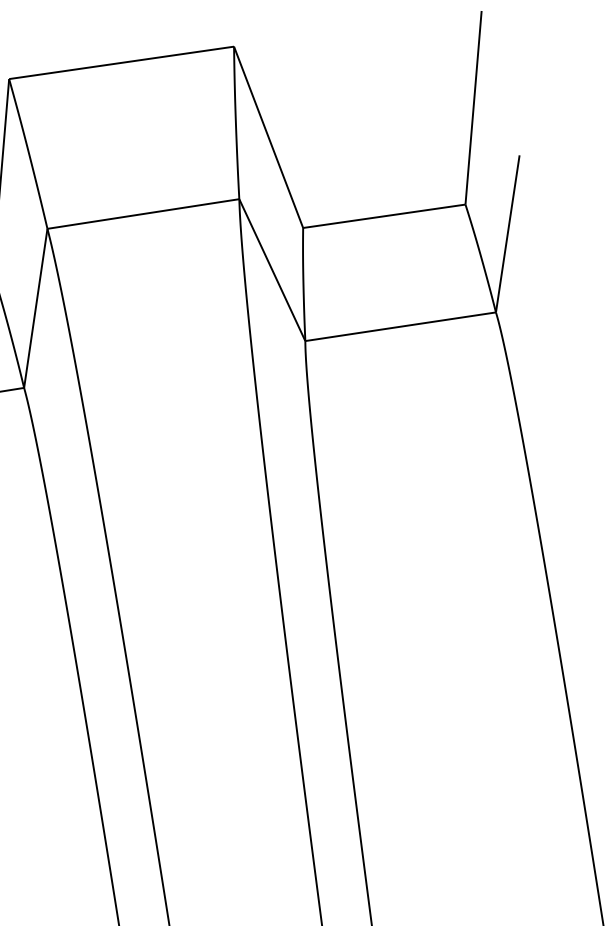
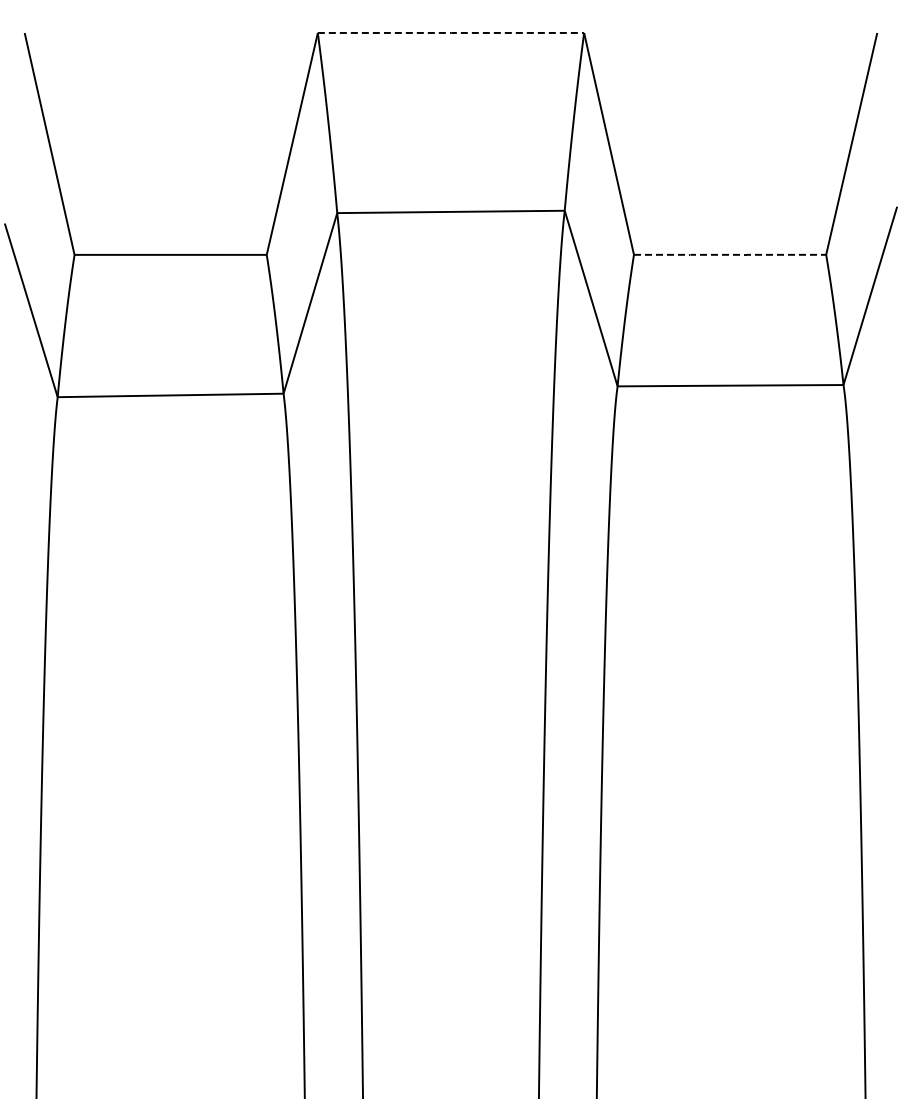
line: (121, 62) -> (451, 32), solid -> dashed
line: (384, 215) -> (730, 254), solid -> dashed

